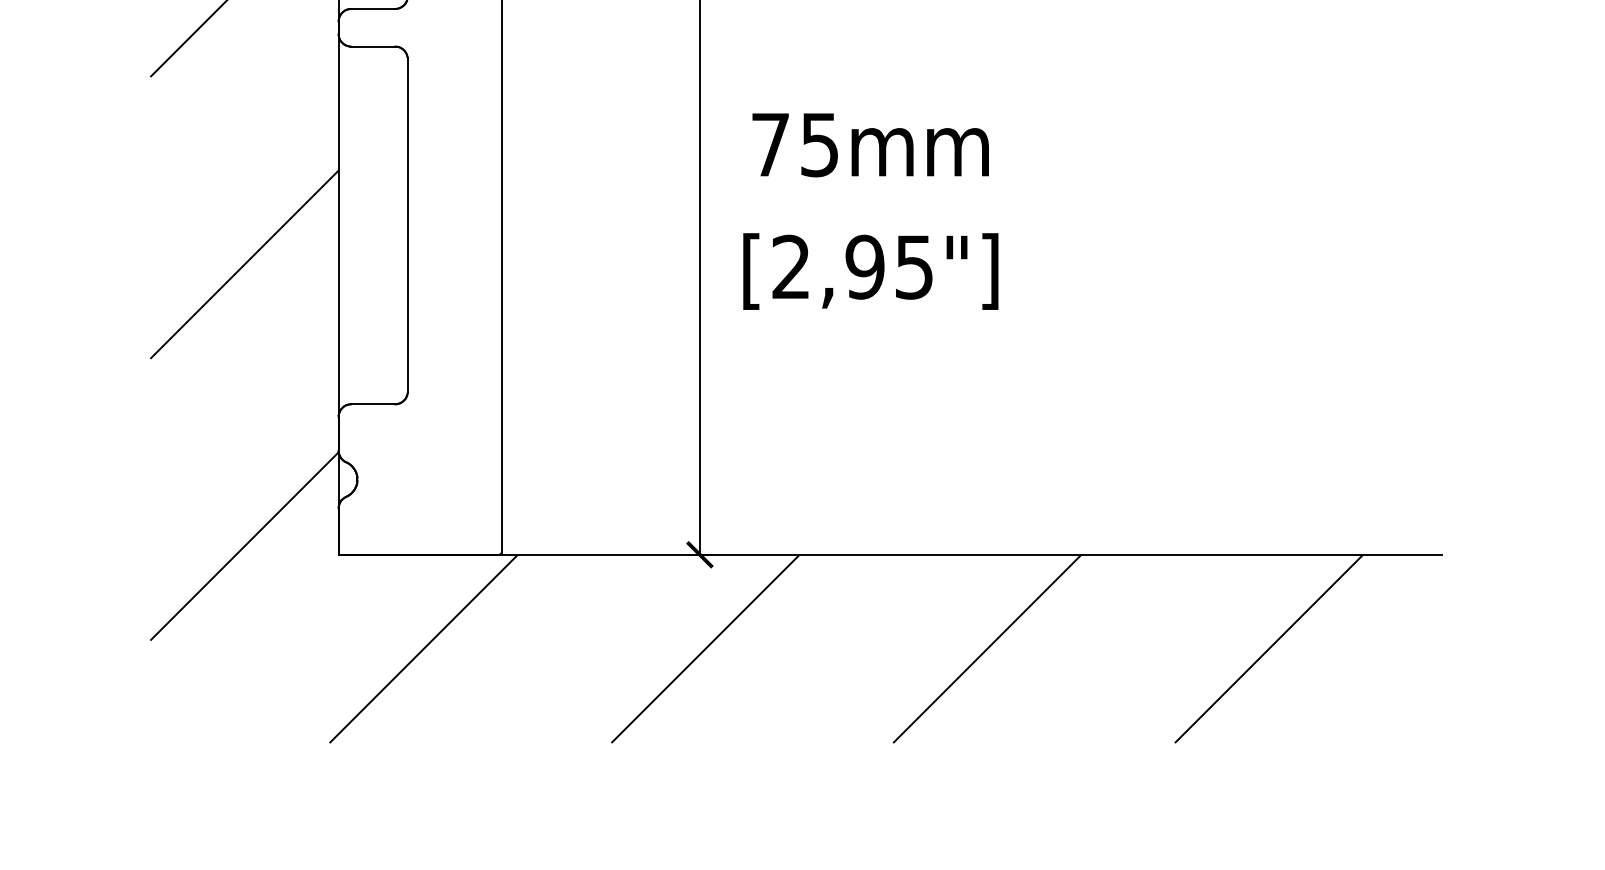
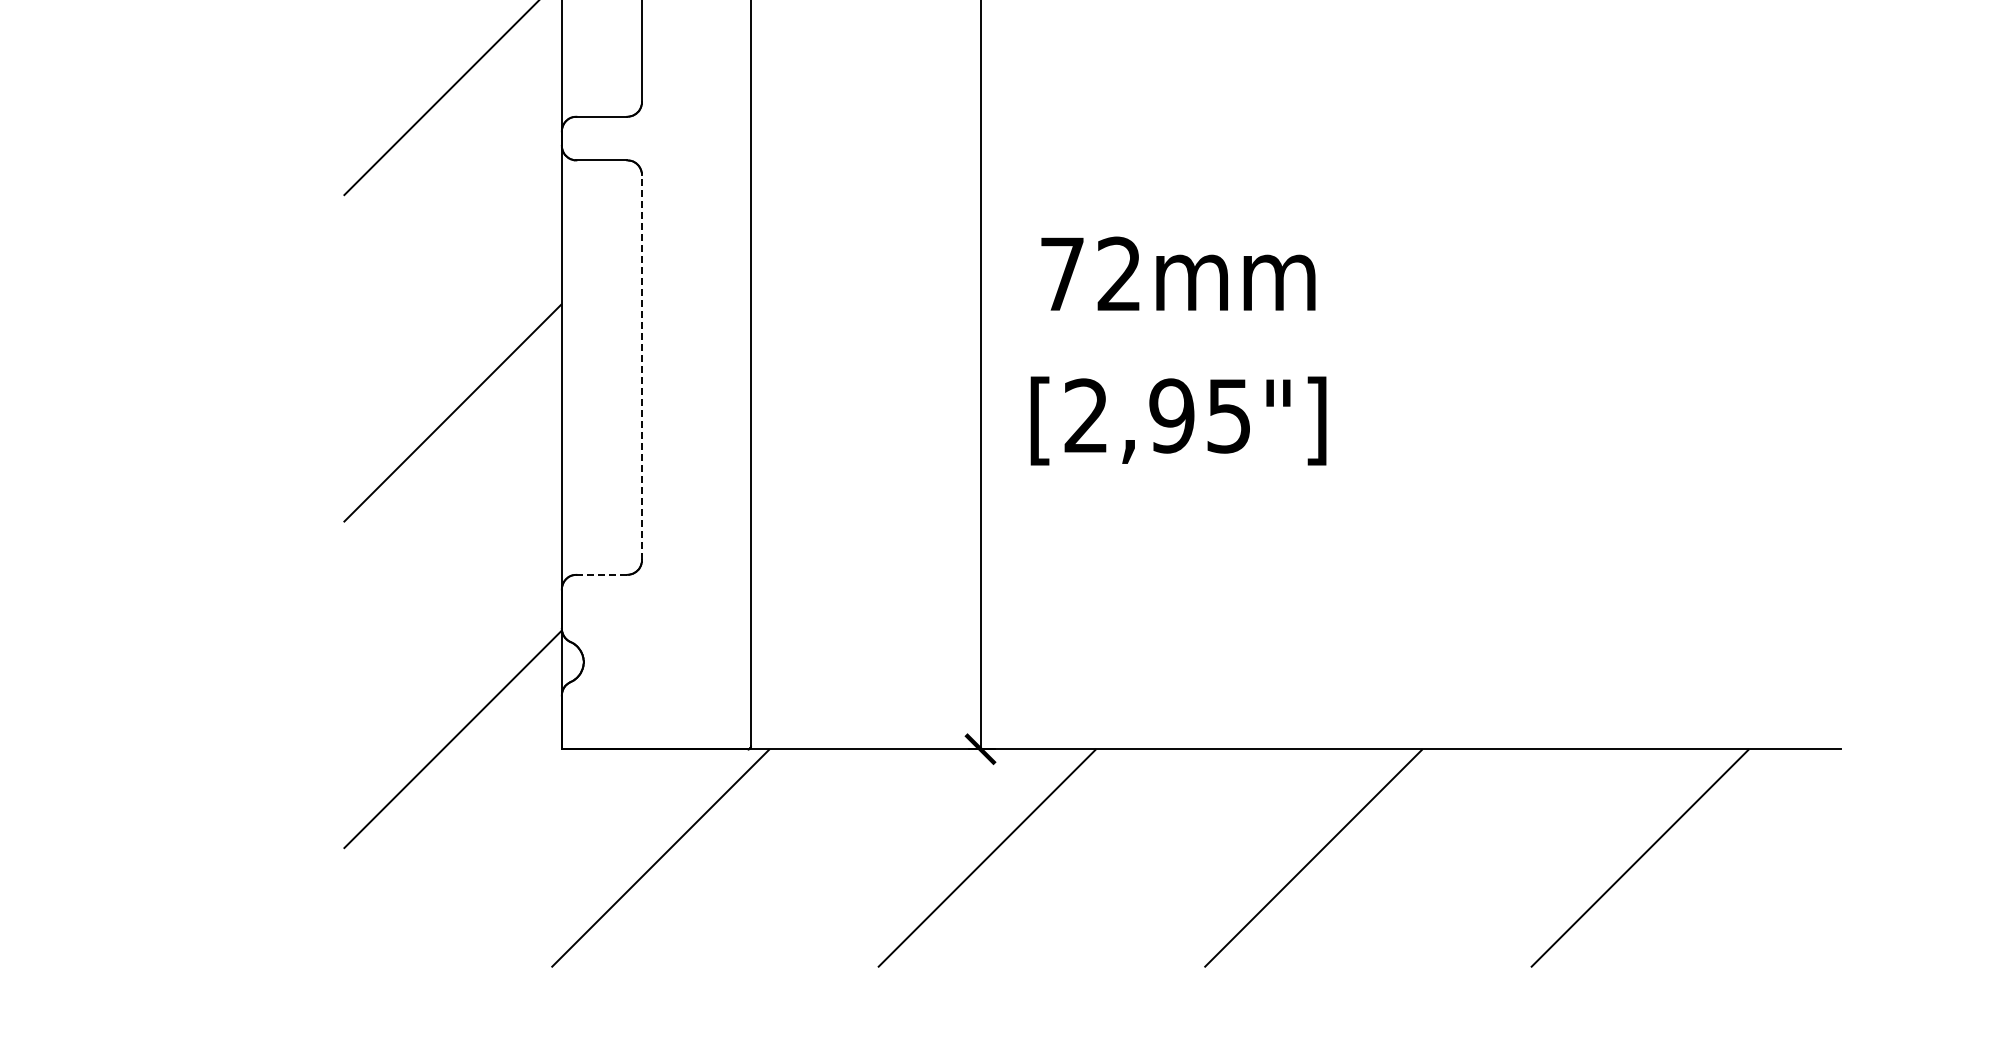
text: (819, 144) -> (1118, 273), 75mm -> 72mm
line: (407, 225) -> (641, 367), solid -> dashed
line: (373, 404) -> (602, 574), solid -> dashed

